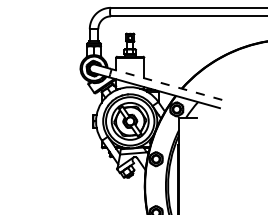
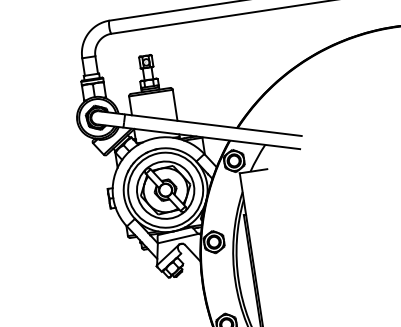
line: (166, 84) -> (212, 125), dashed -> solid

